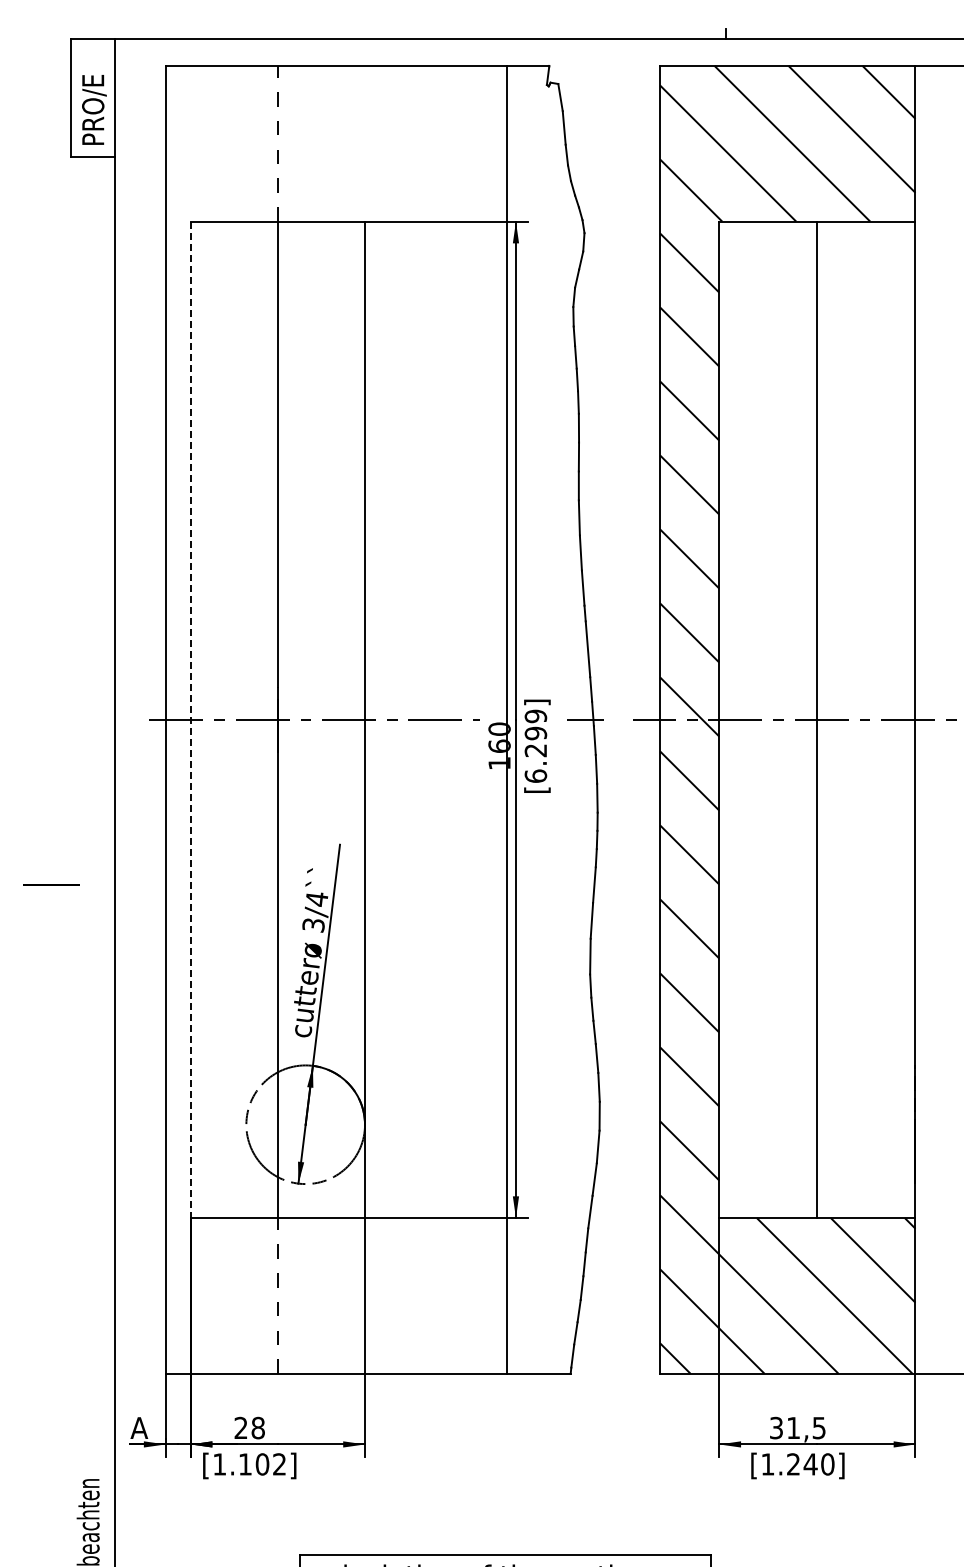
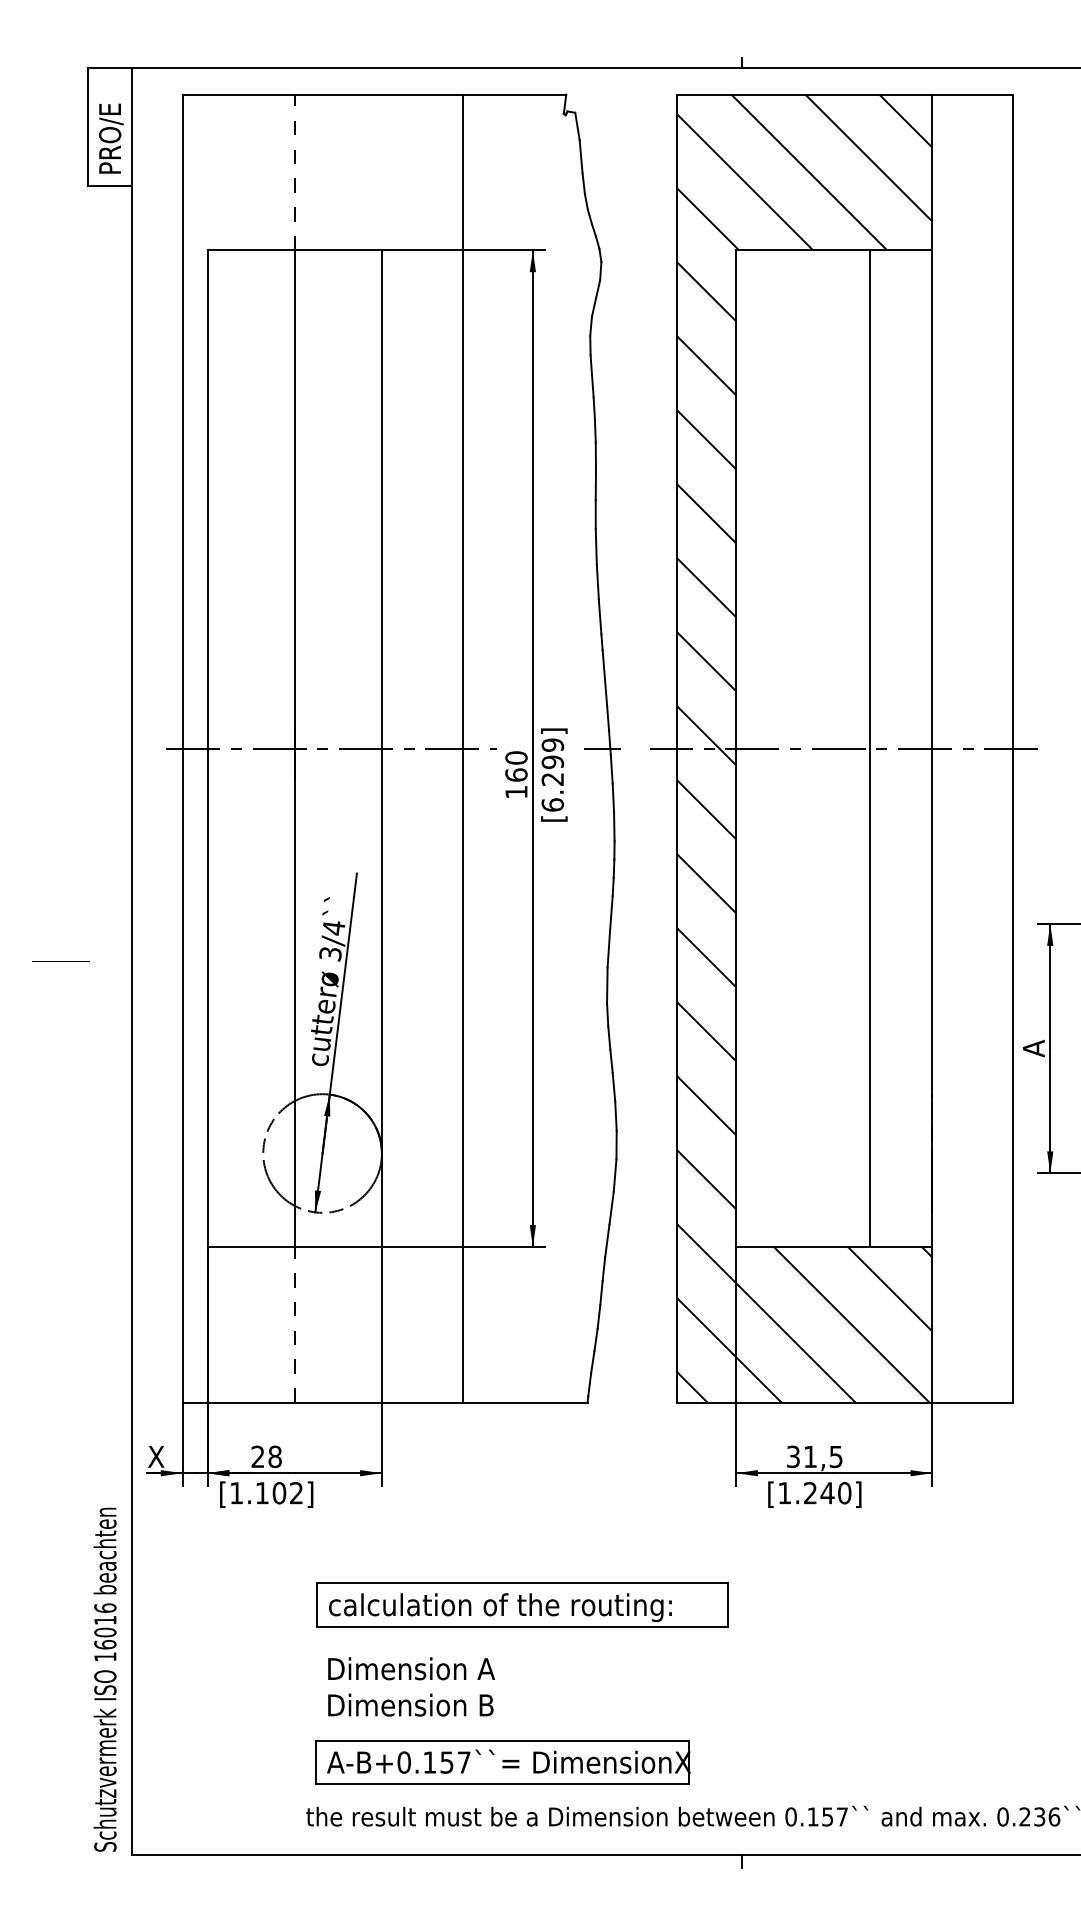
line: (506, 719) -> (462, 748), moved
line: (817, 719) -> (870, 748), moved
line: (190, 720) -> (207, 749), dashed -> solid
line: (50, 884) -> (60, 961), moved
text: (138, 1427) -> (155, 1456), A -> X

